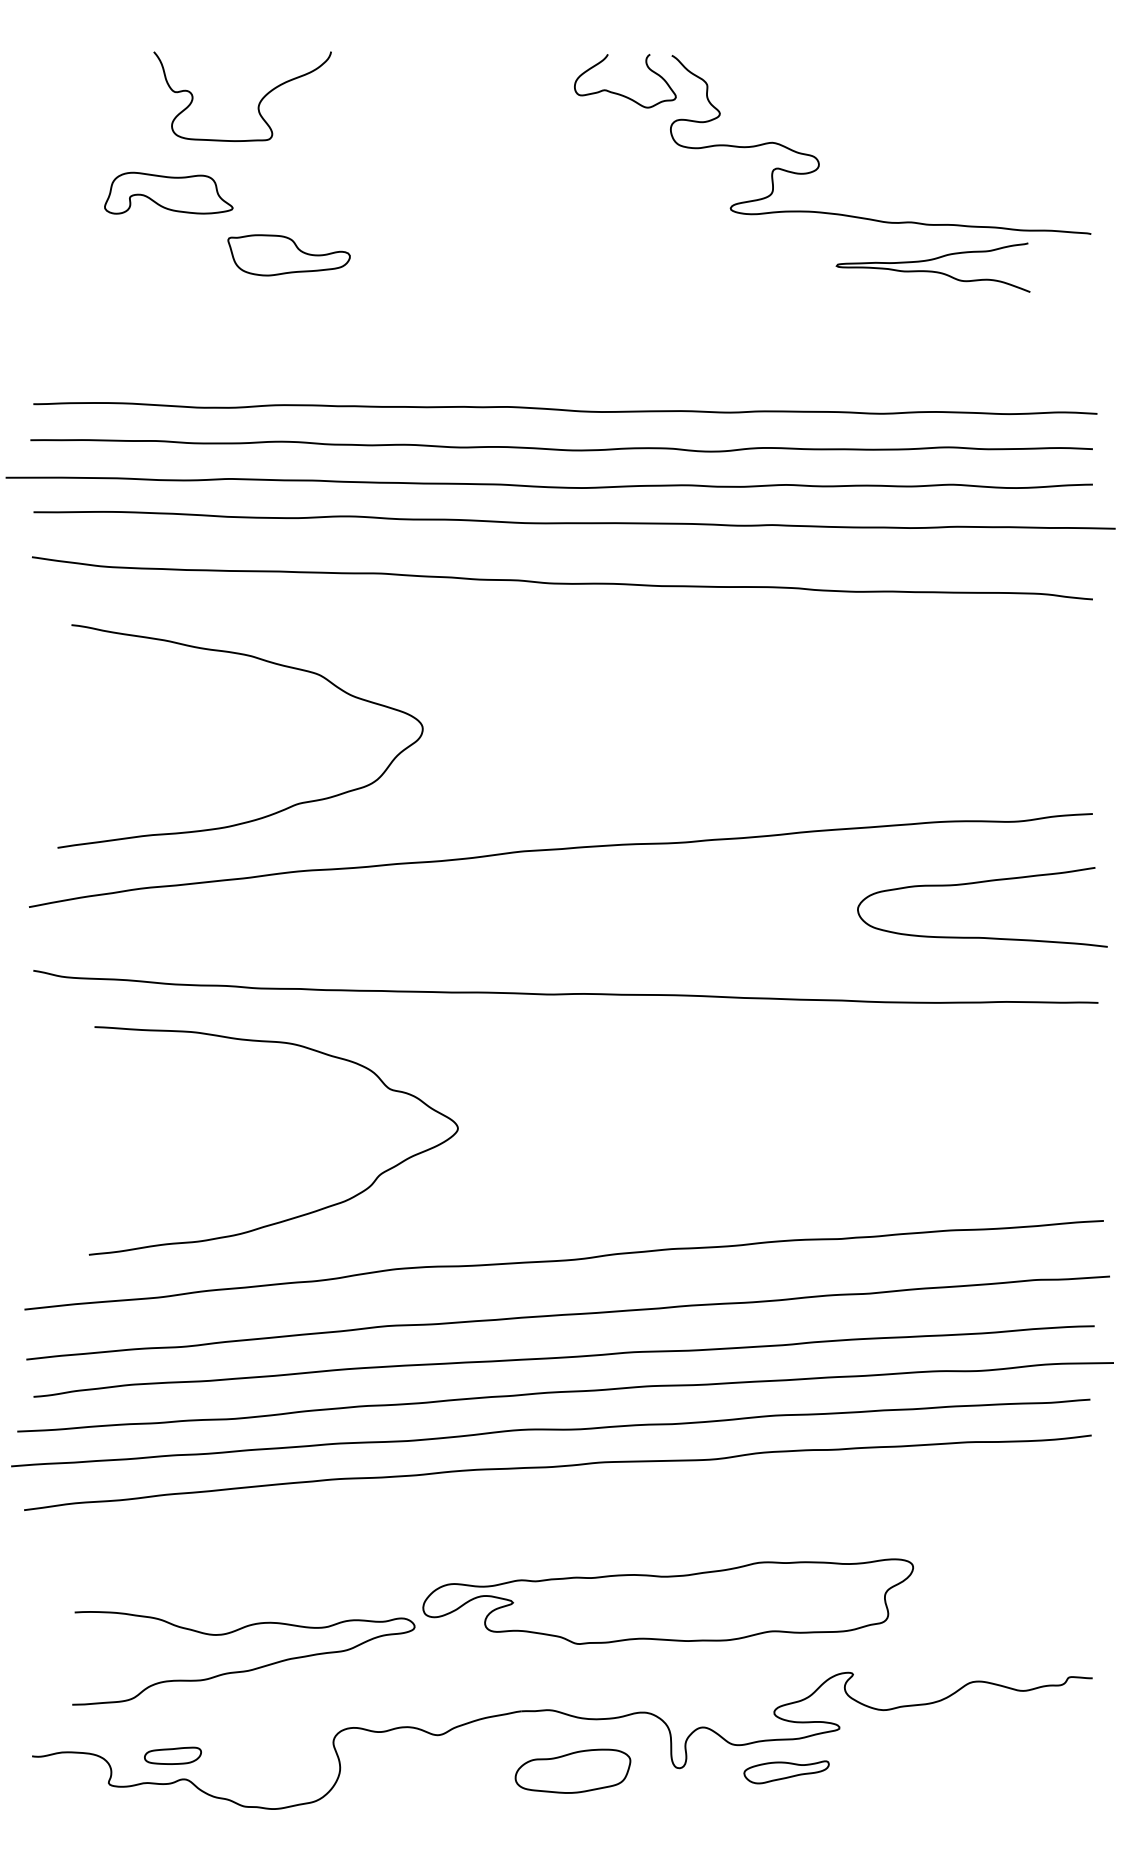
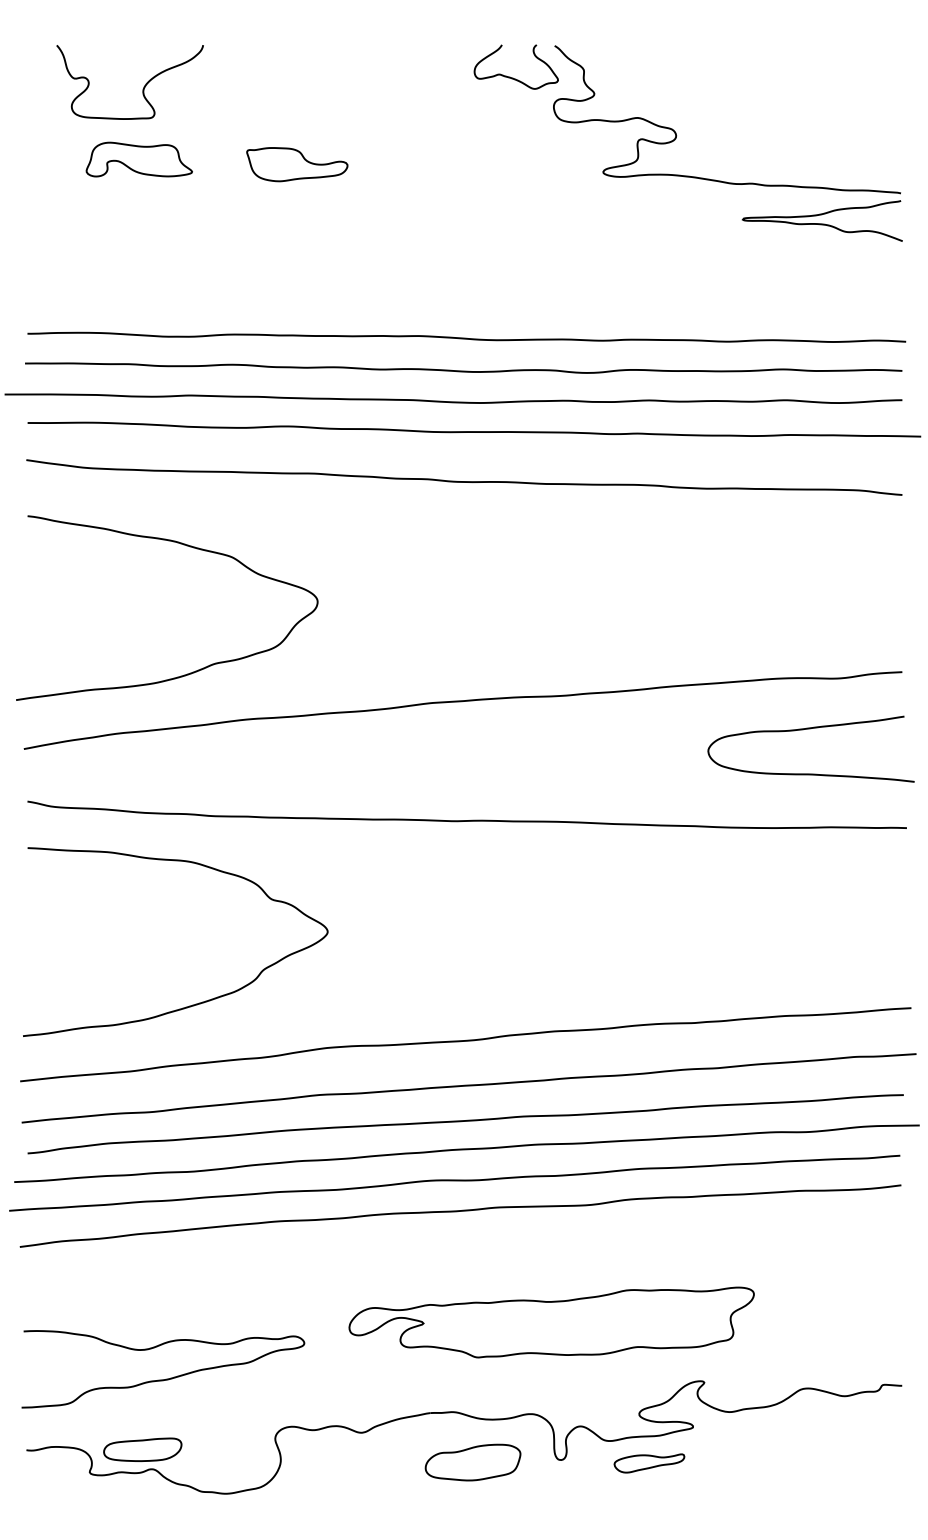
curve: (258, 103) -> (143, 87), moved
part: (288, 255) -> (296, 164), moved
curve: (932, 270) -> (821, 223), moved
curve: (264, 661) -> (186, 546), moved
curve: (298, 1215) -> (196, 1003), moved
curve: (243, 1670) -> (163, 1379), moved
part: (172, 1755) -> (142, 1449), size x1.67

